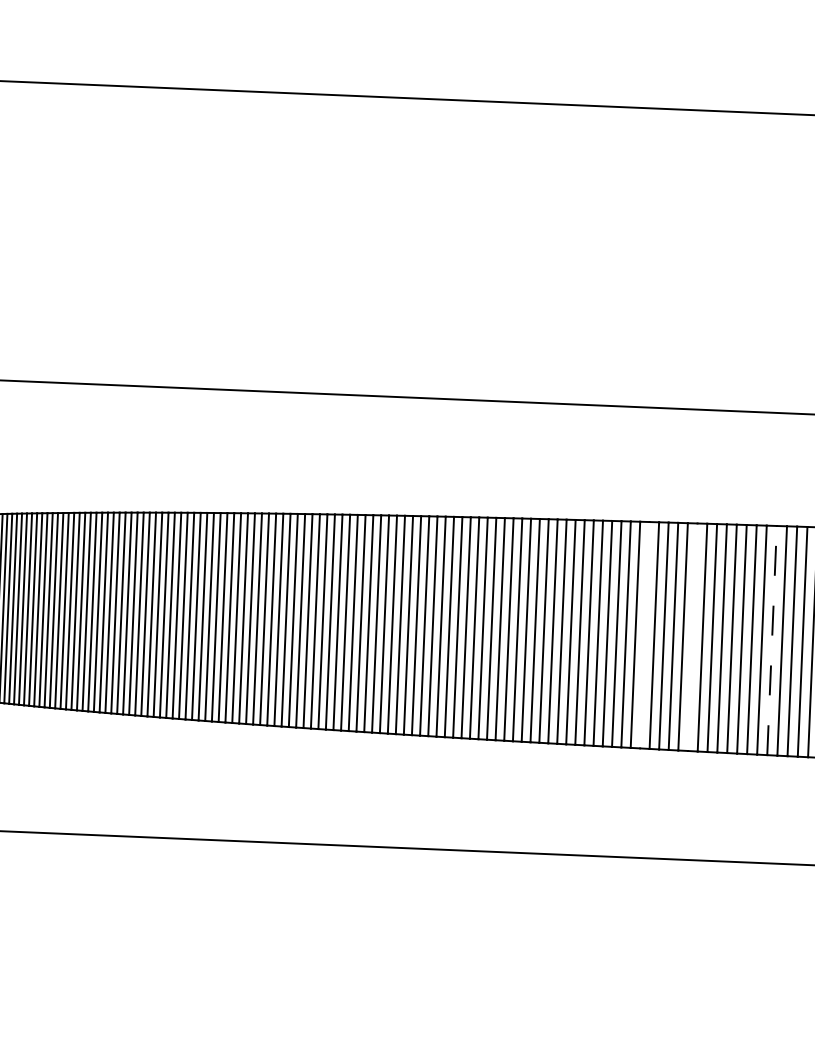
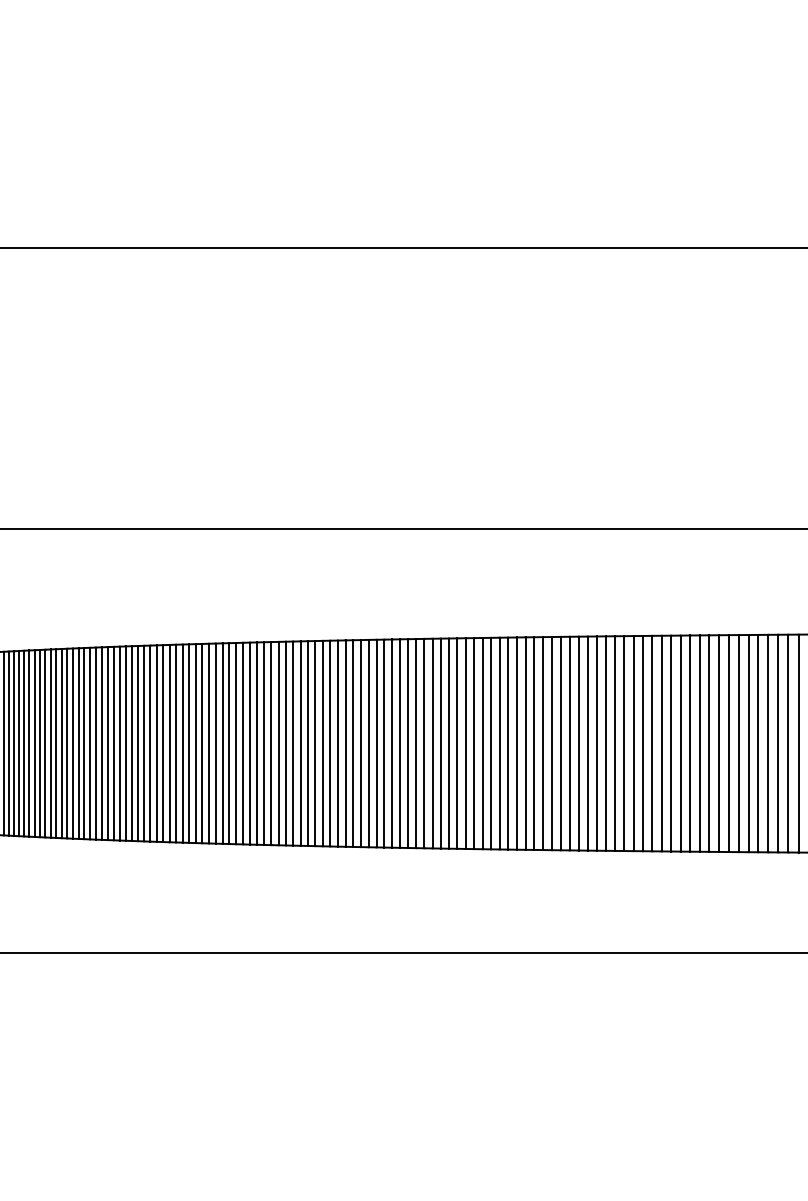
line: (644, 635) -> (560, 743), added
line: (692, 637) -> (605, 743), added
line: (771, 640) -> (680, 743), dashed -> solid

